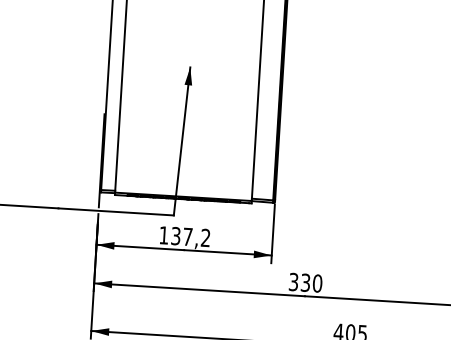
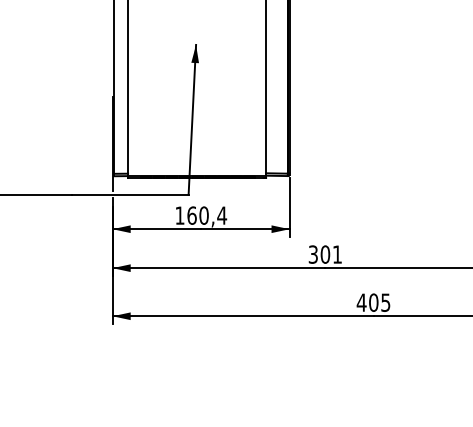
text: (191, 236) -> (207, 215), 137,2 -> 160,4
text: (311, 283) -> (331, 254), 330 -> 301

